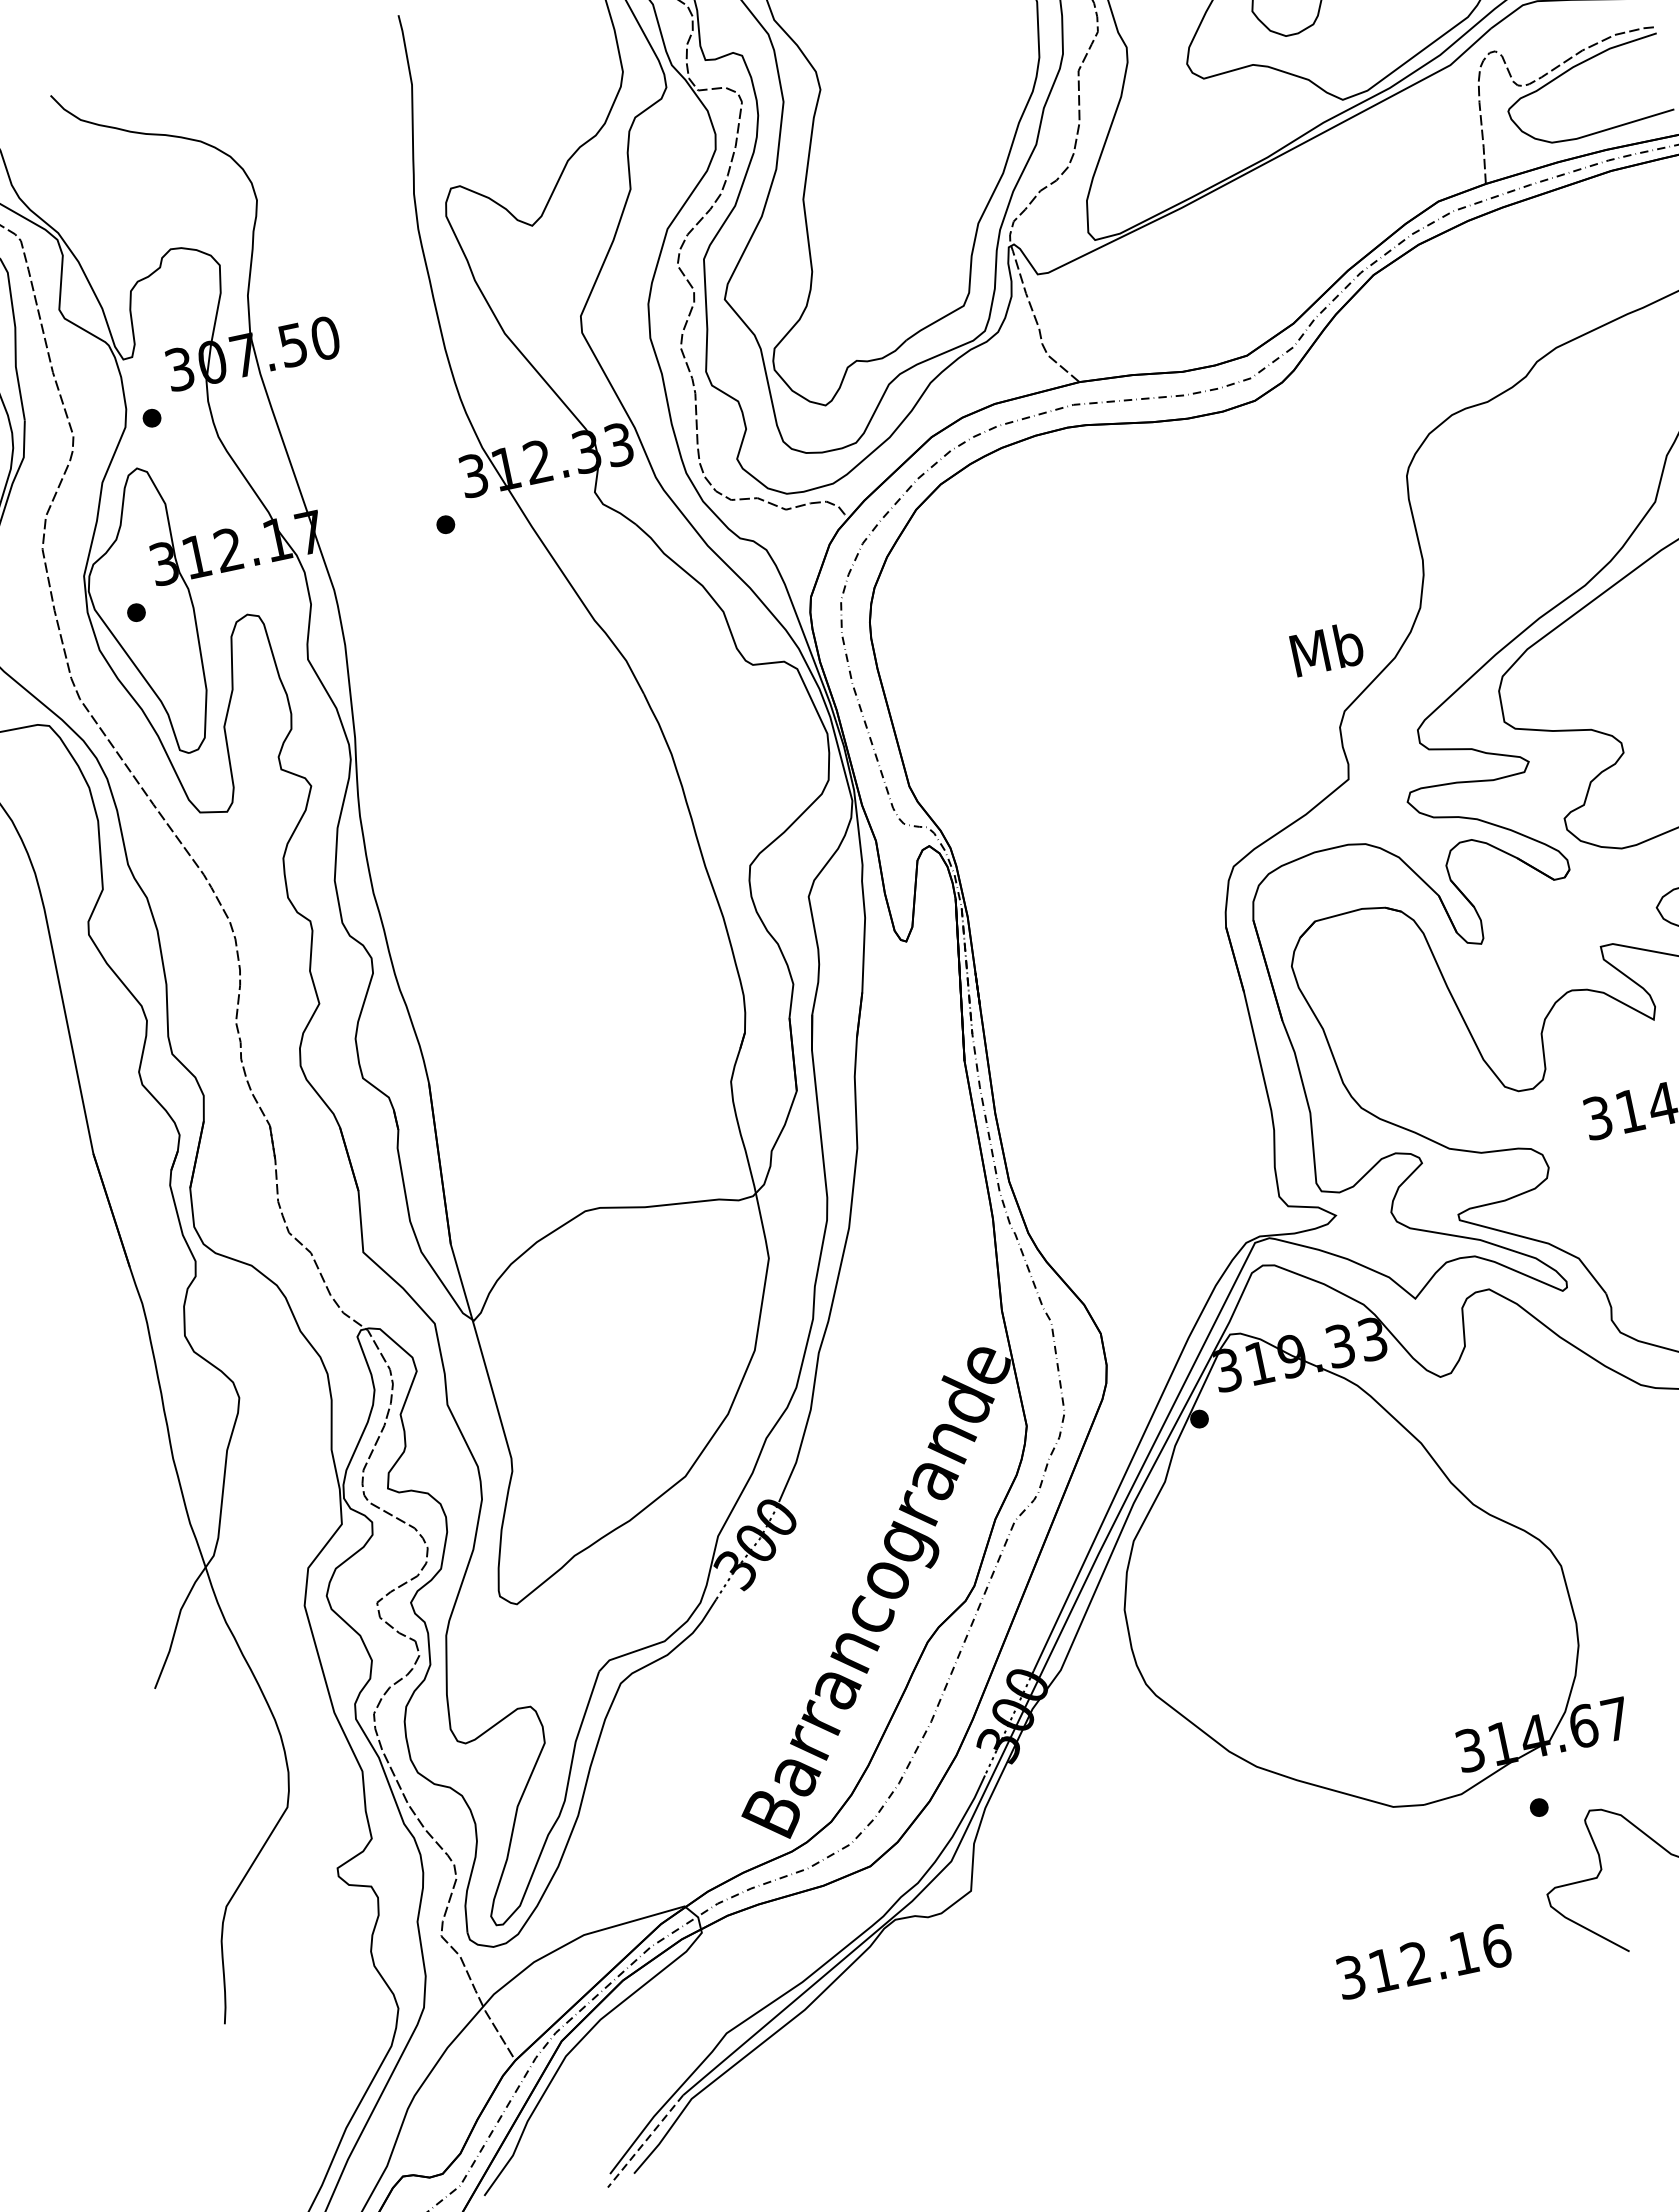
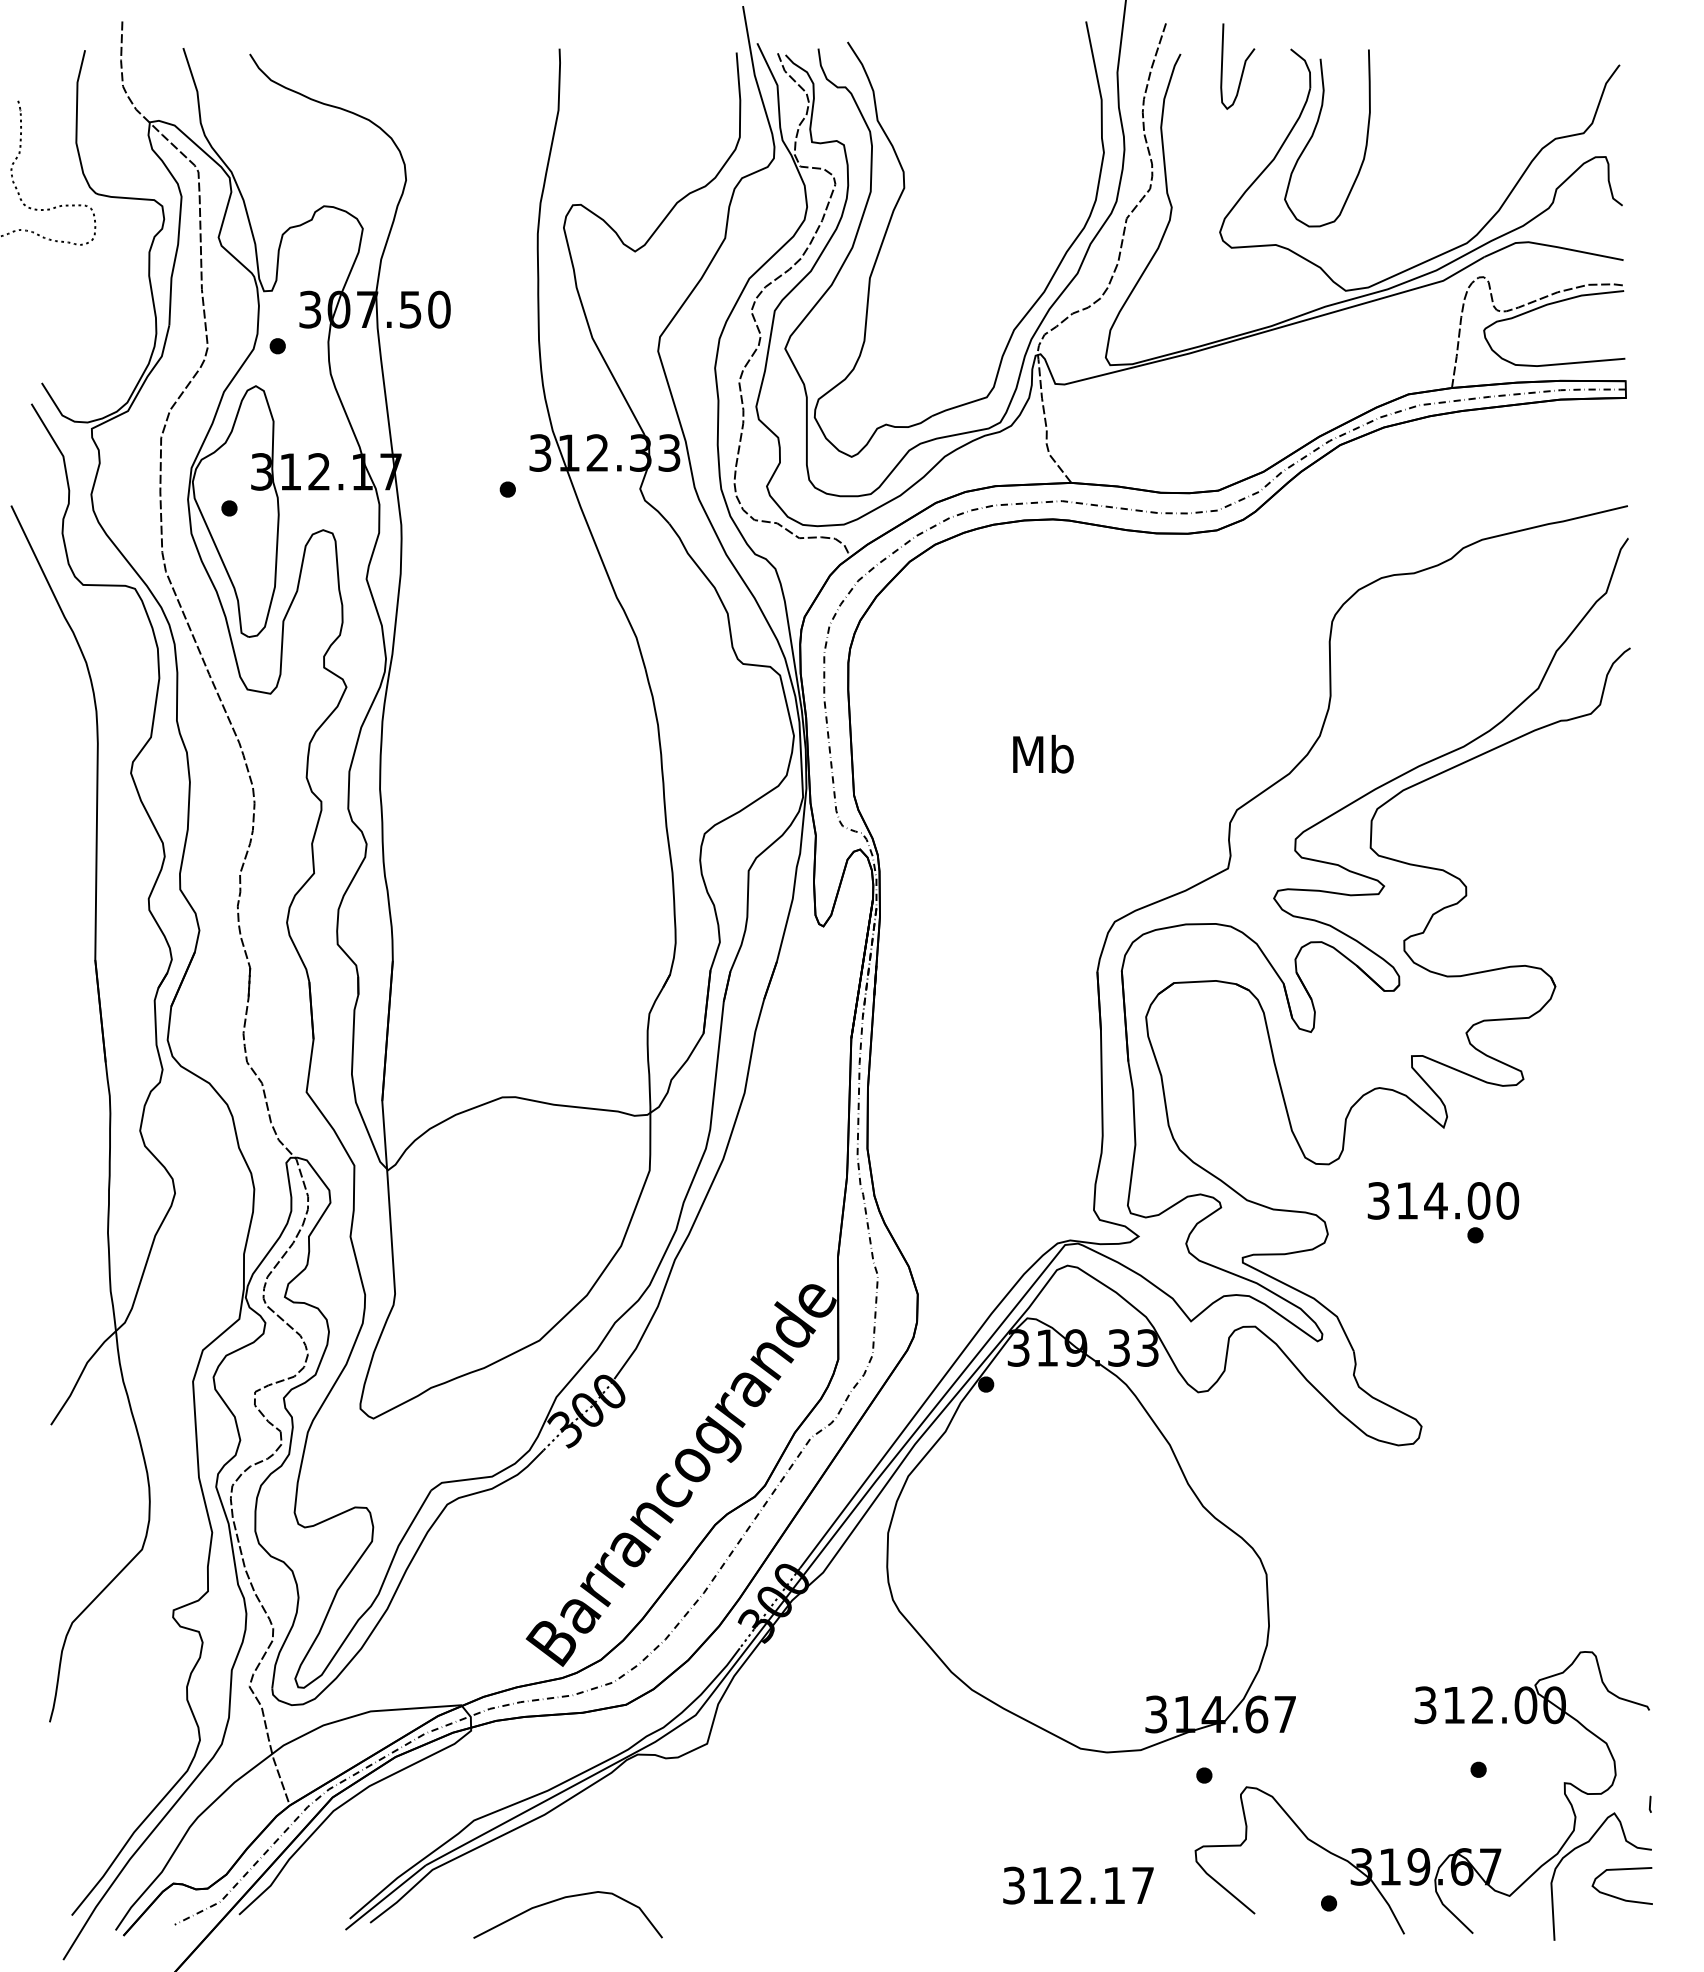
text: (1327, 648) -> (1043, 753), moved
text: (1496, 1946) -> (1143, 1885), 312.16 -> 312.17
curve: (845, 2101) -> (562, 1899), added
line: (645, 2141) -> (385, 1897), dashed -> solid

